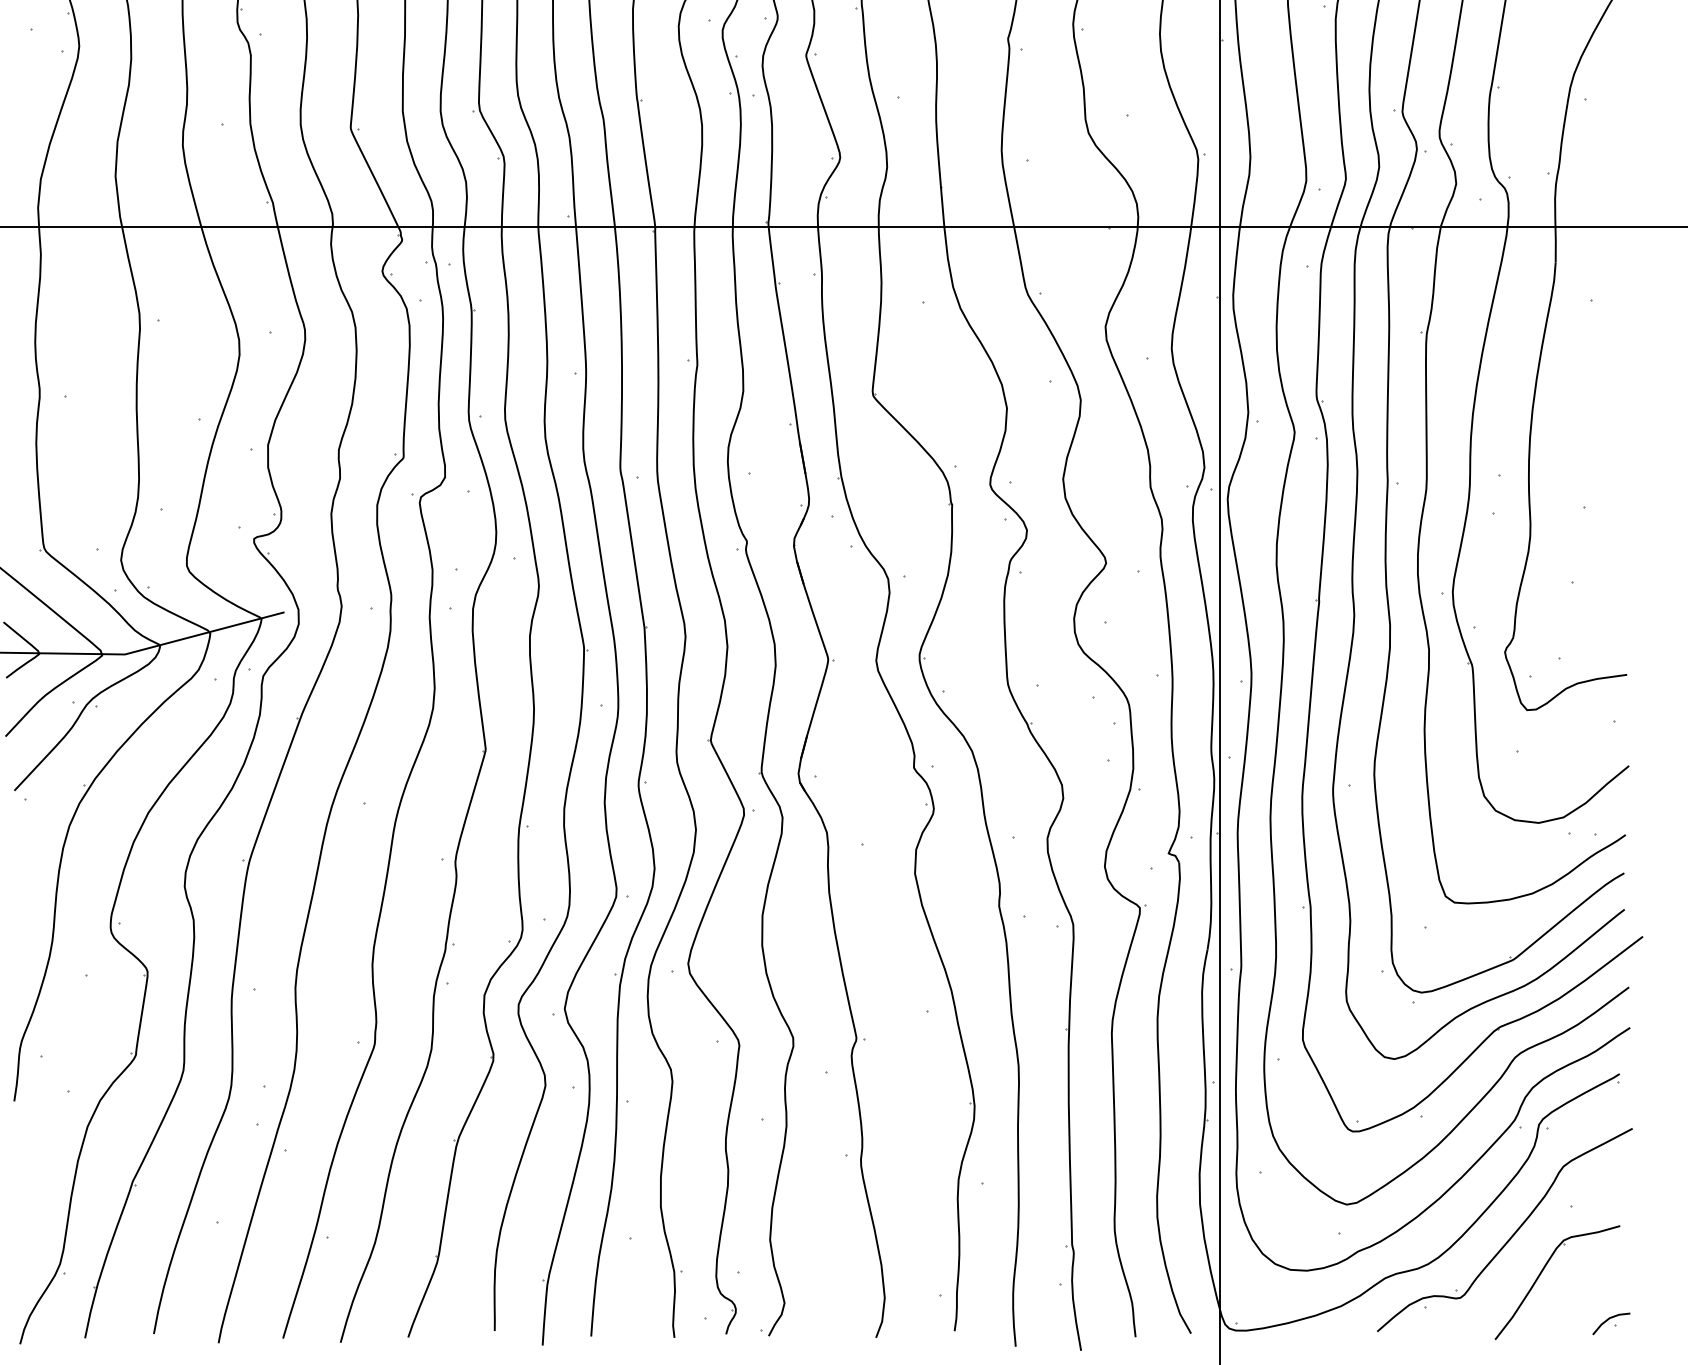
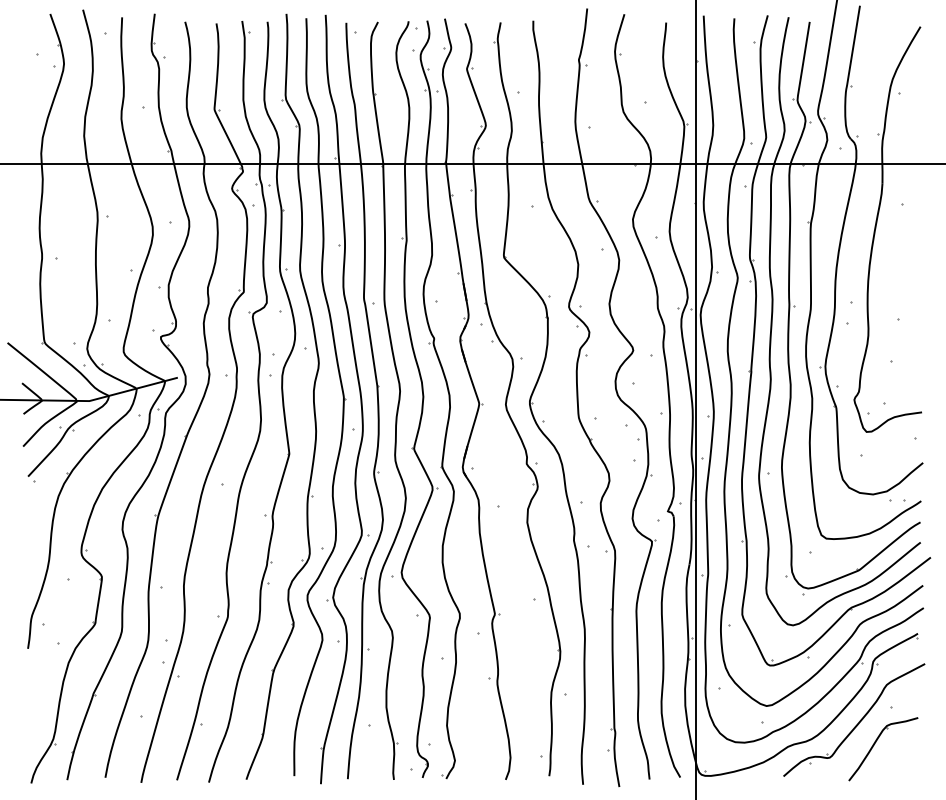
part: (1609, 1322) -> (912, 771), removed

